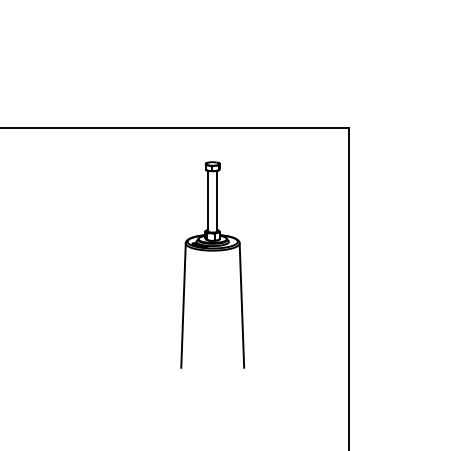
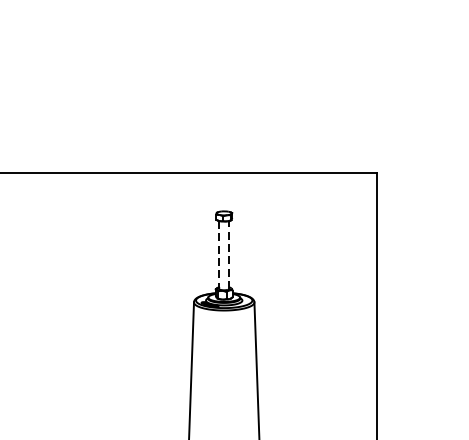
line: (217, 200) -> (229, 254), solid -> dashed
line: (208, 201) -> (219, 255), solid -> dashed

